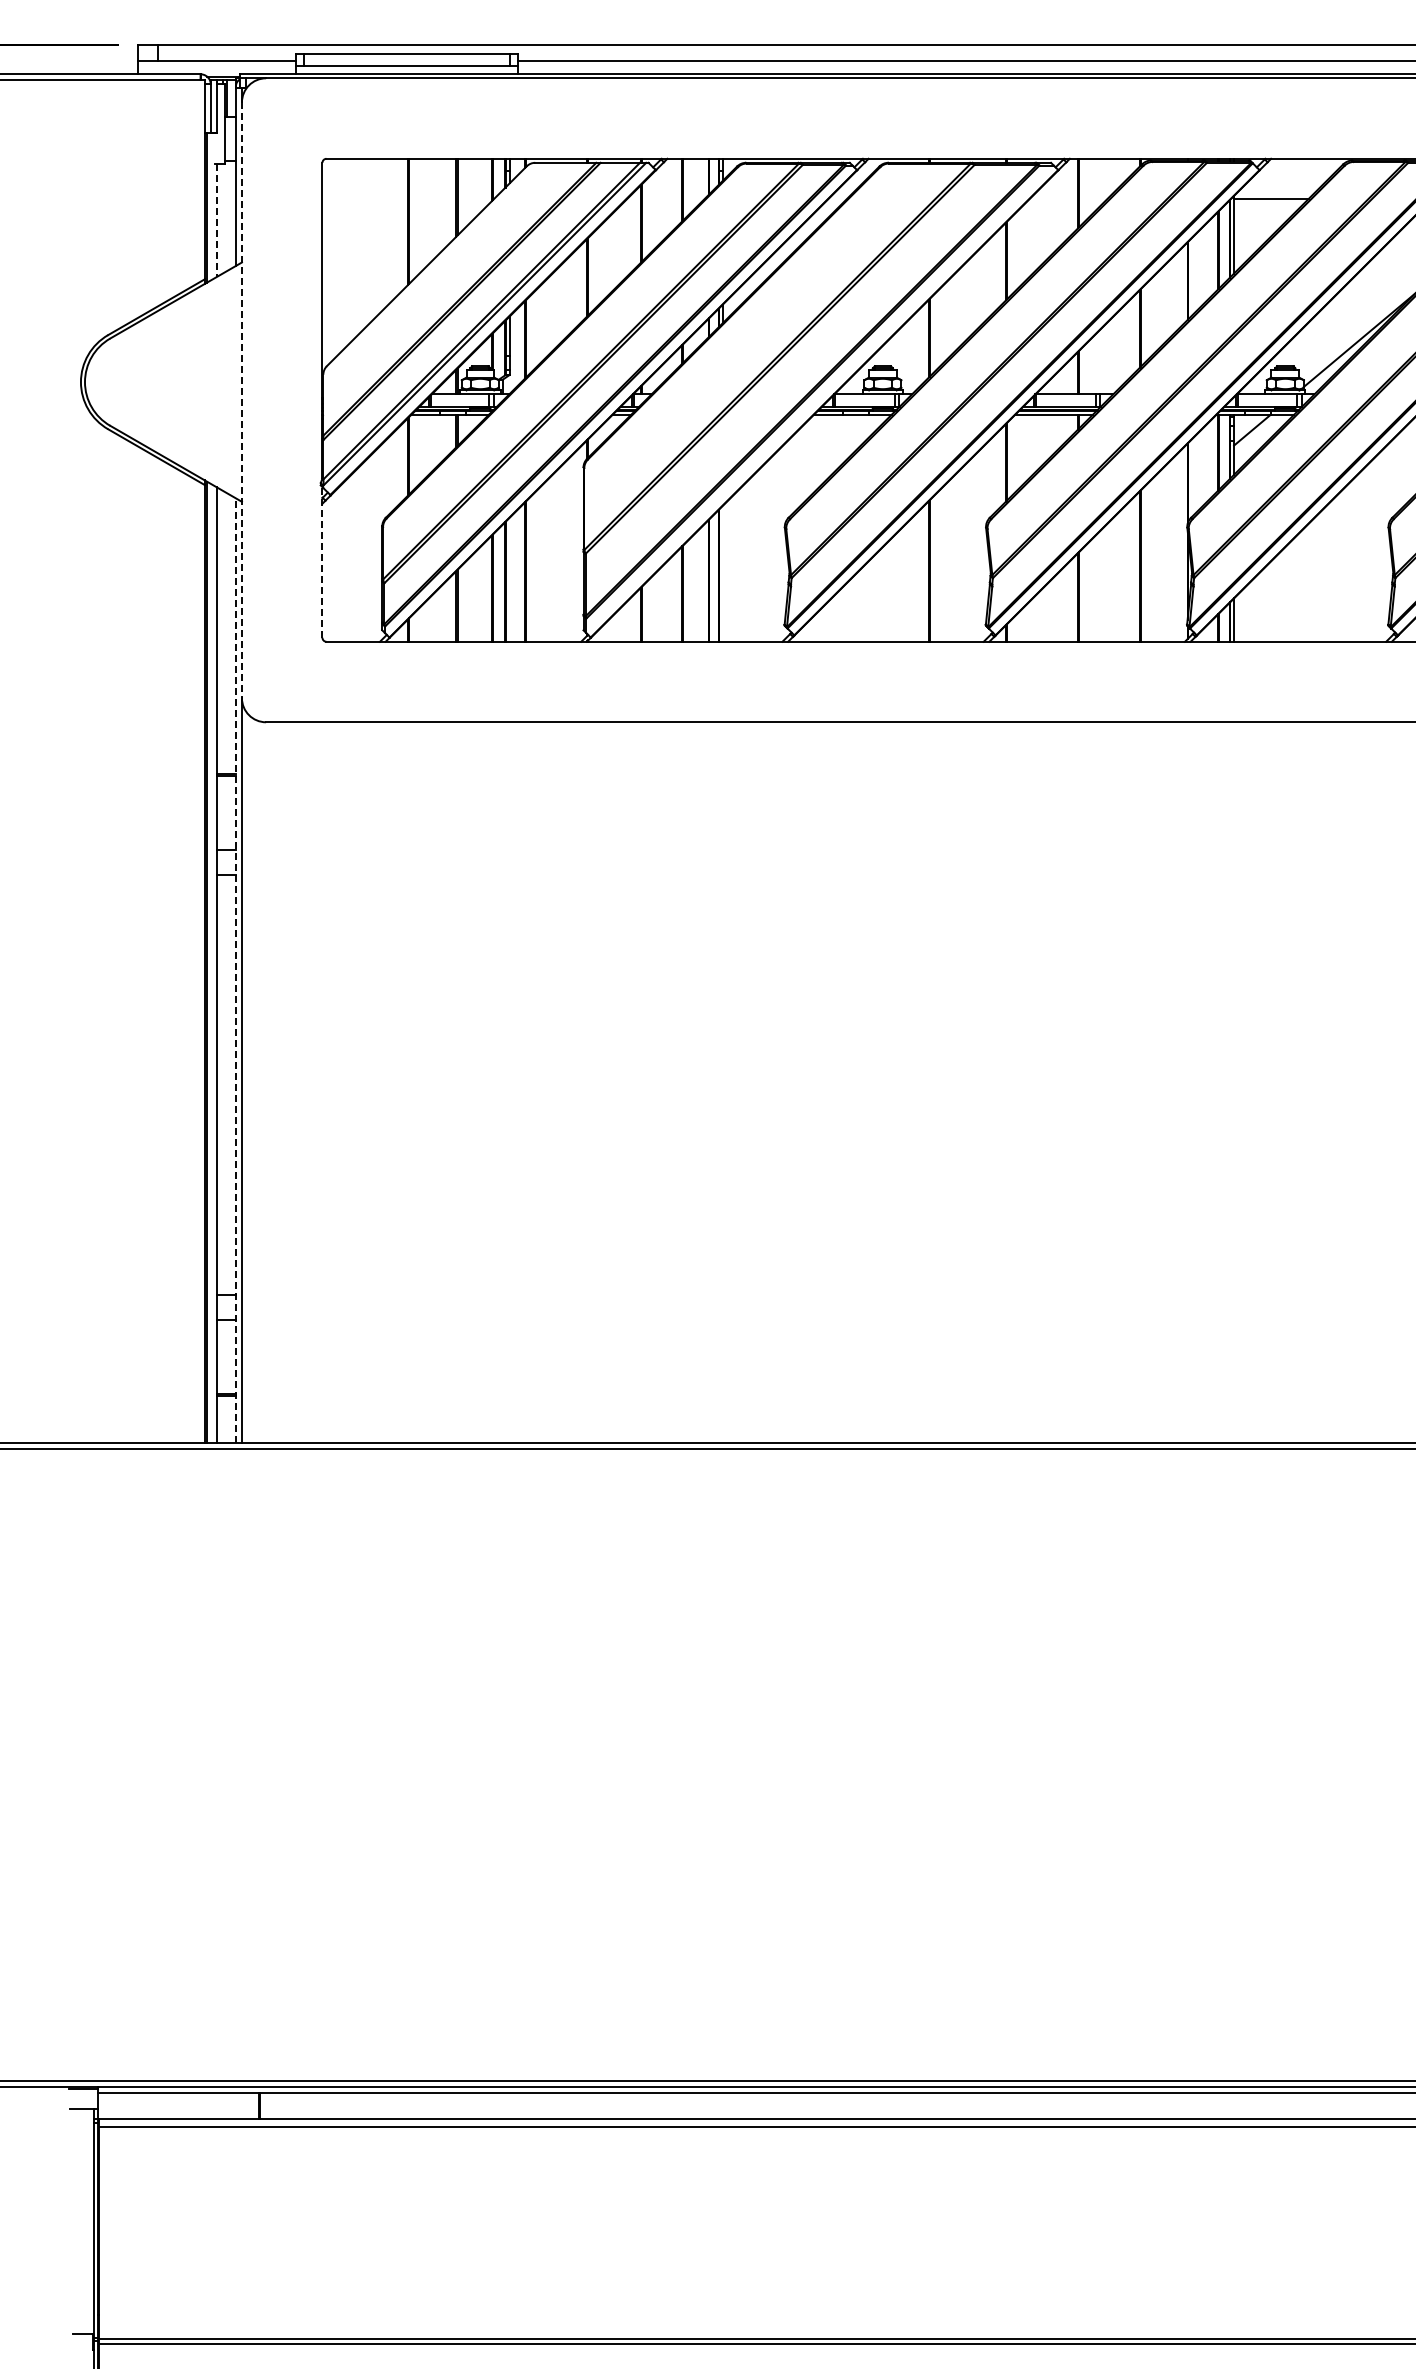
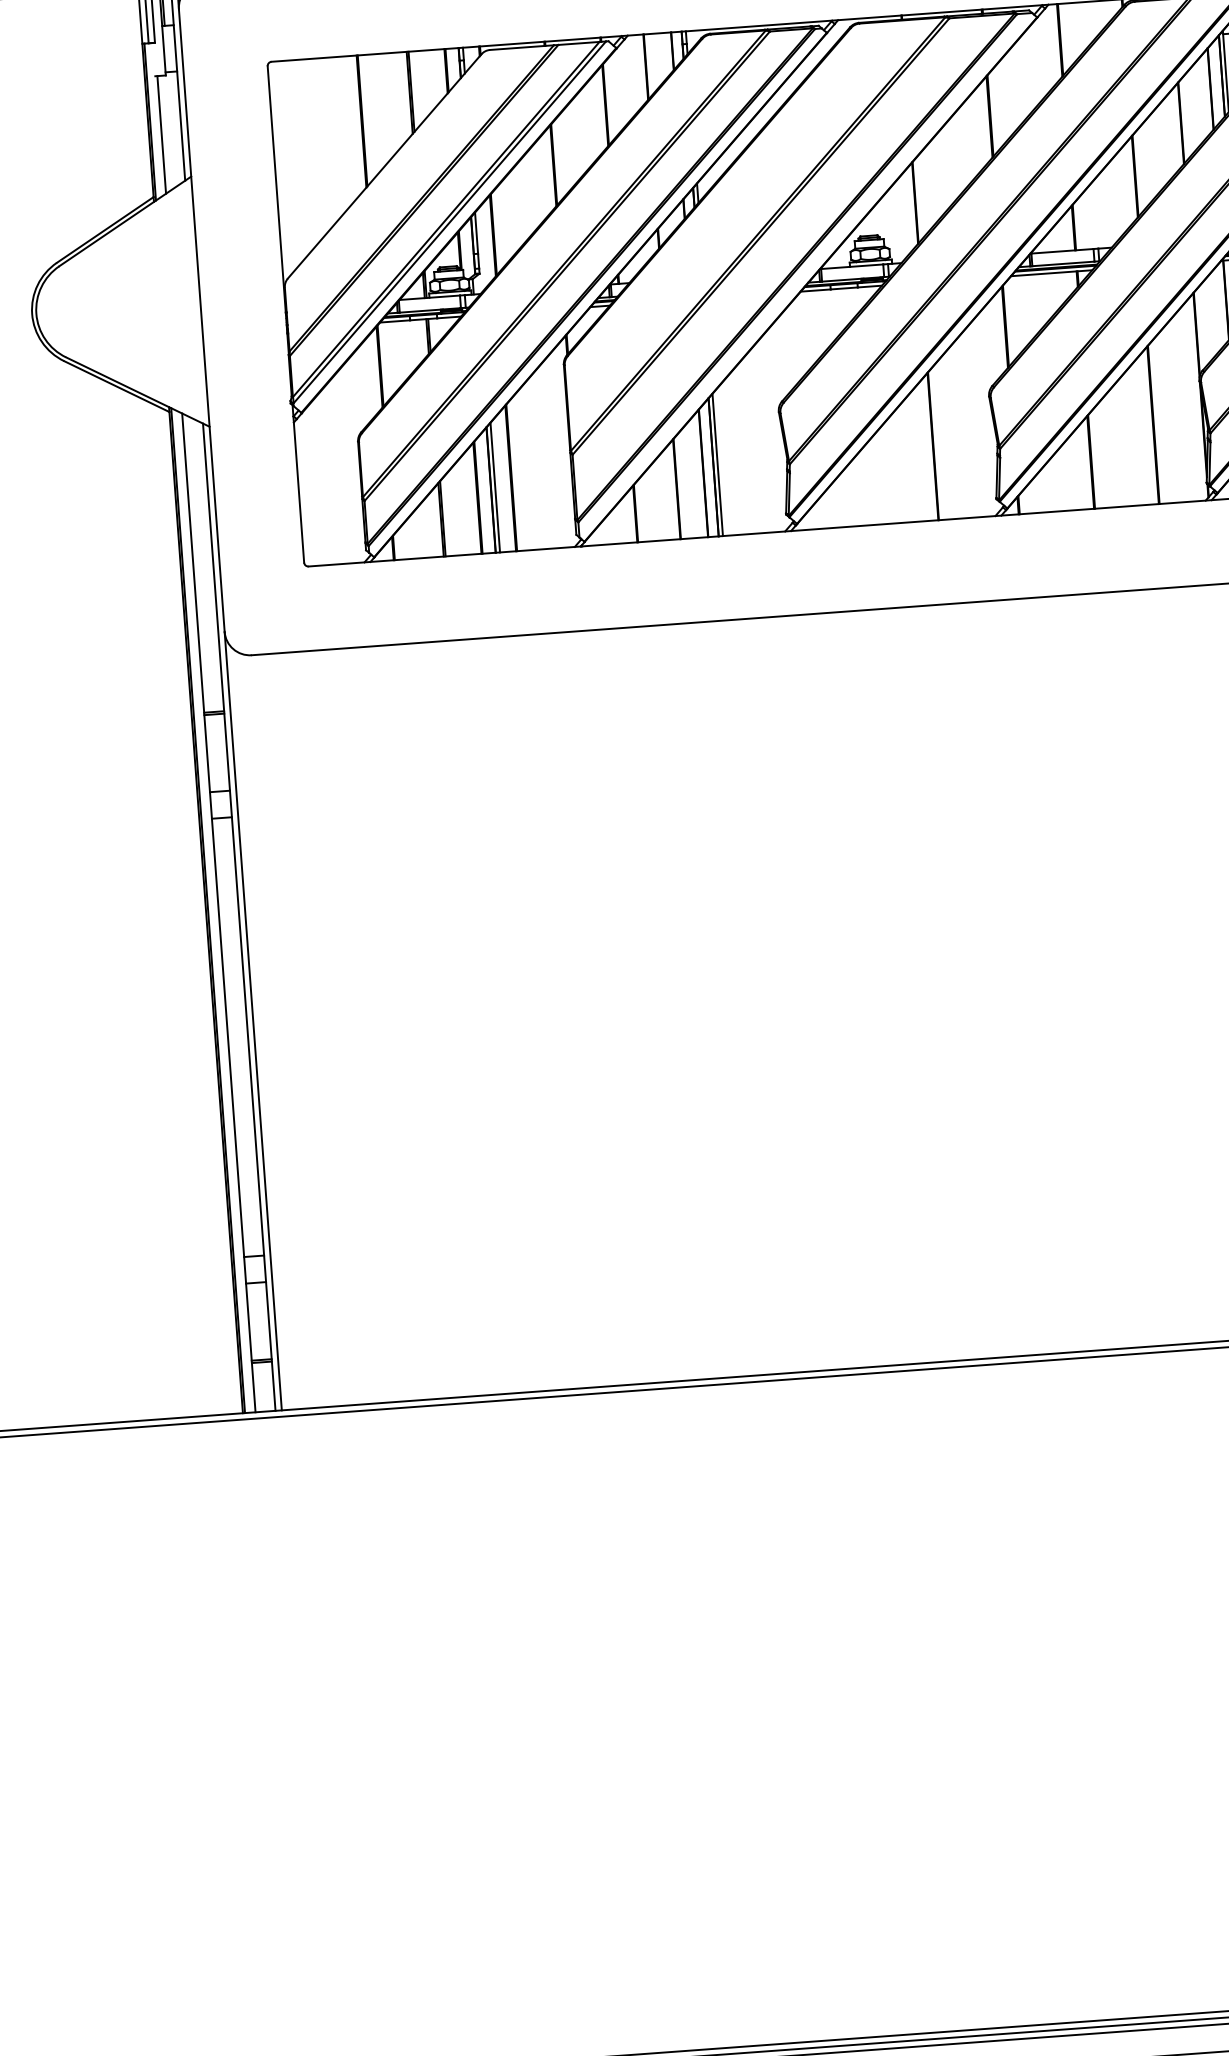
line: (216, 221) -> (161, 135), dashed -> solid
line: (241, 400) -> (201, 320), dashed -> solid
line: (322, 561) -> (298, 482), dashed -> solid
line: (722, 573) -> (717, 464), added
line: (509, 579) -> (495, 487), added
line: (235, 970) -> (238, 916), dashed -> solid

